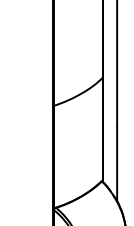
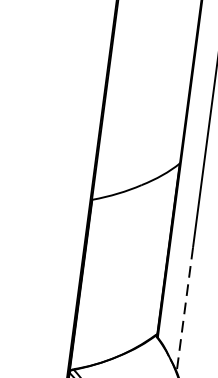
line: (117, 164) -> (185, 311), solid -> dashed

